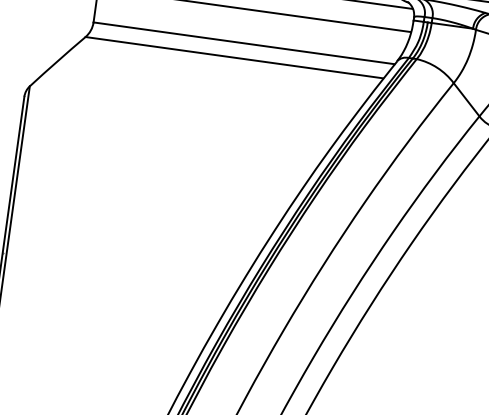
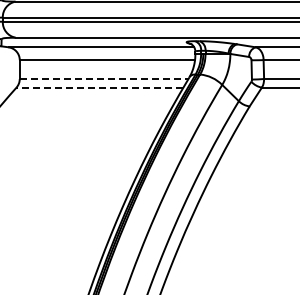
line: (244, 44) -> (104, 79), solid -> dashed
line: (233, 57) -> (99, 87), solid -> dashed

